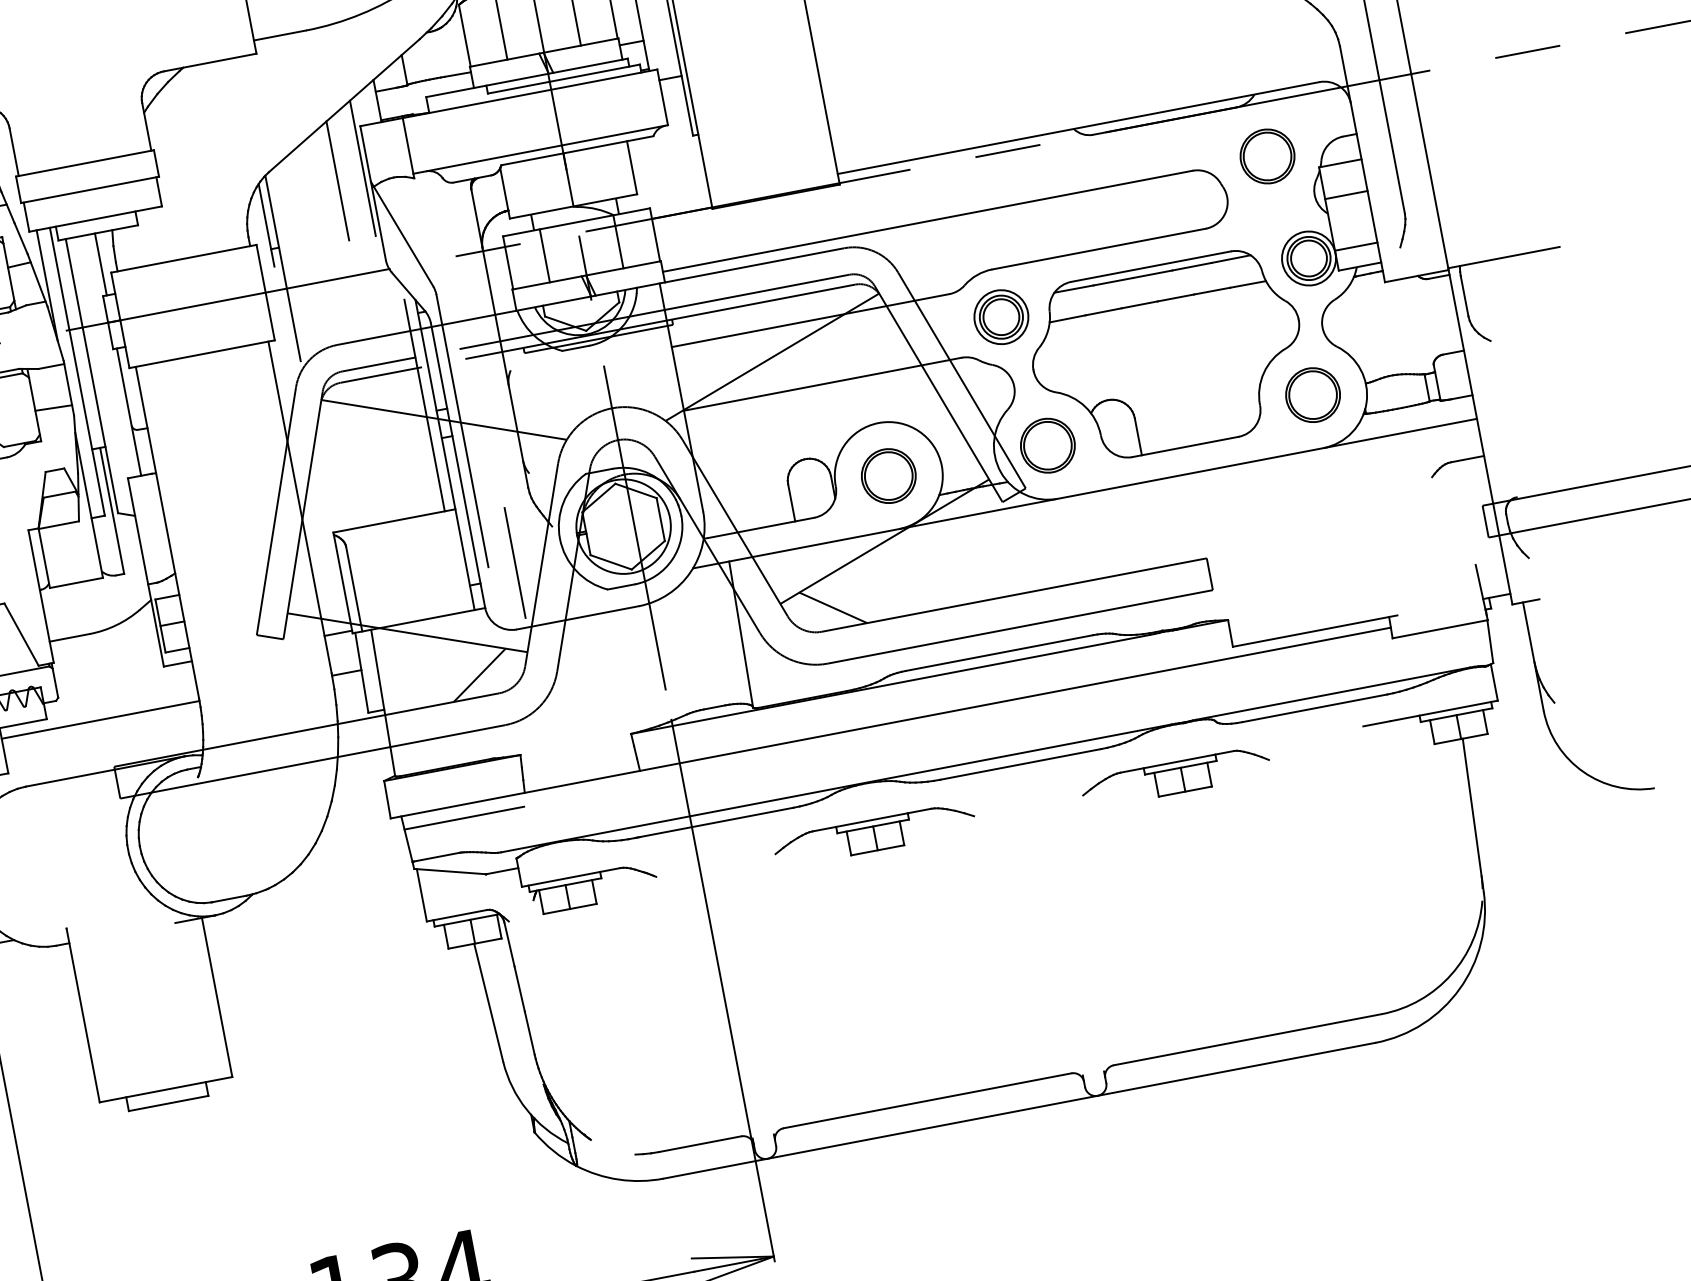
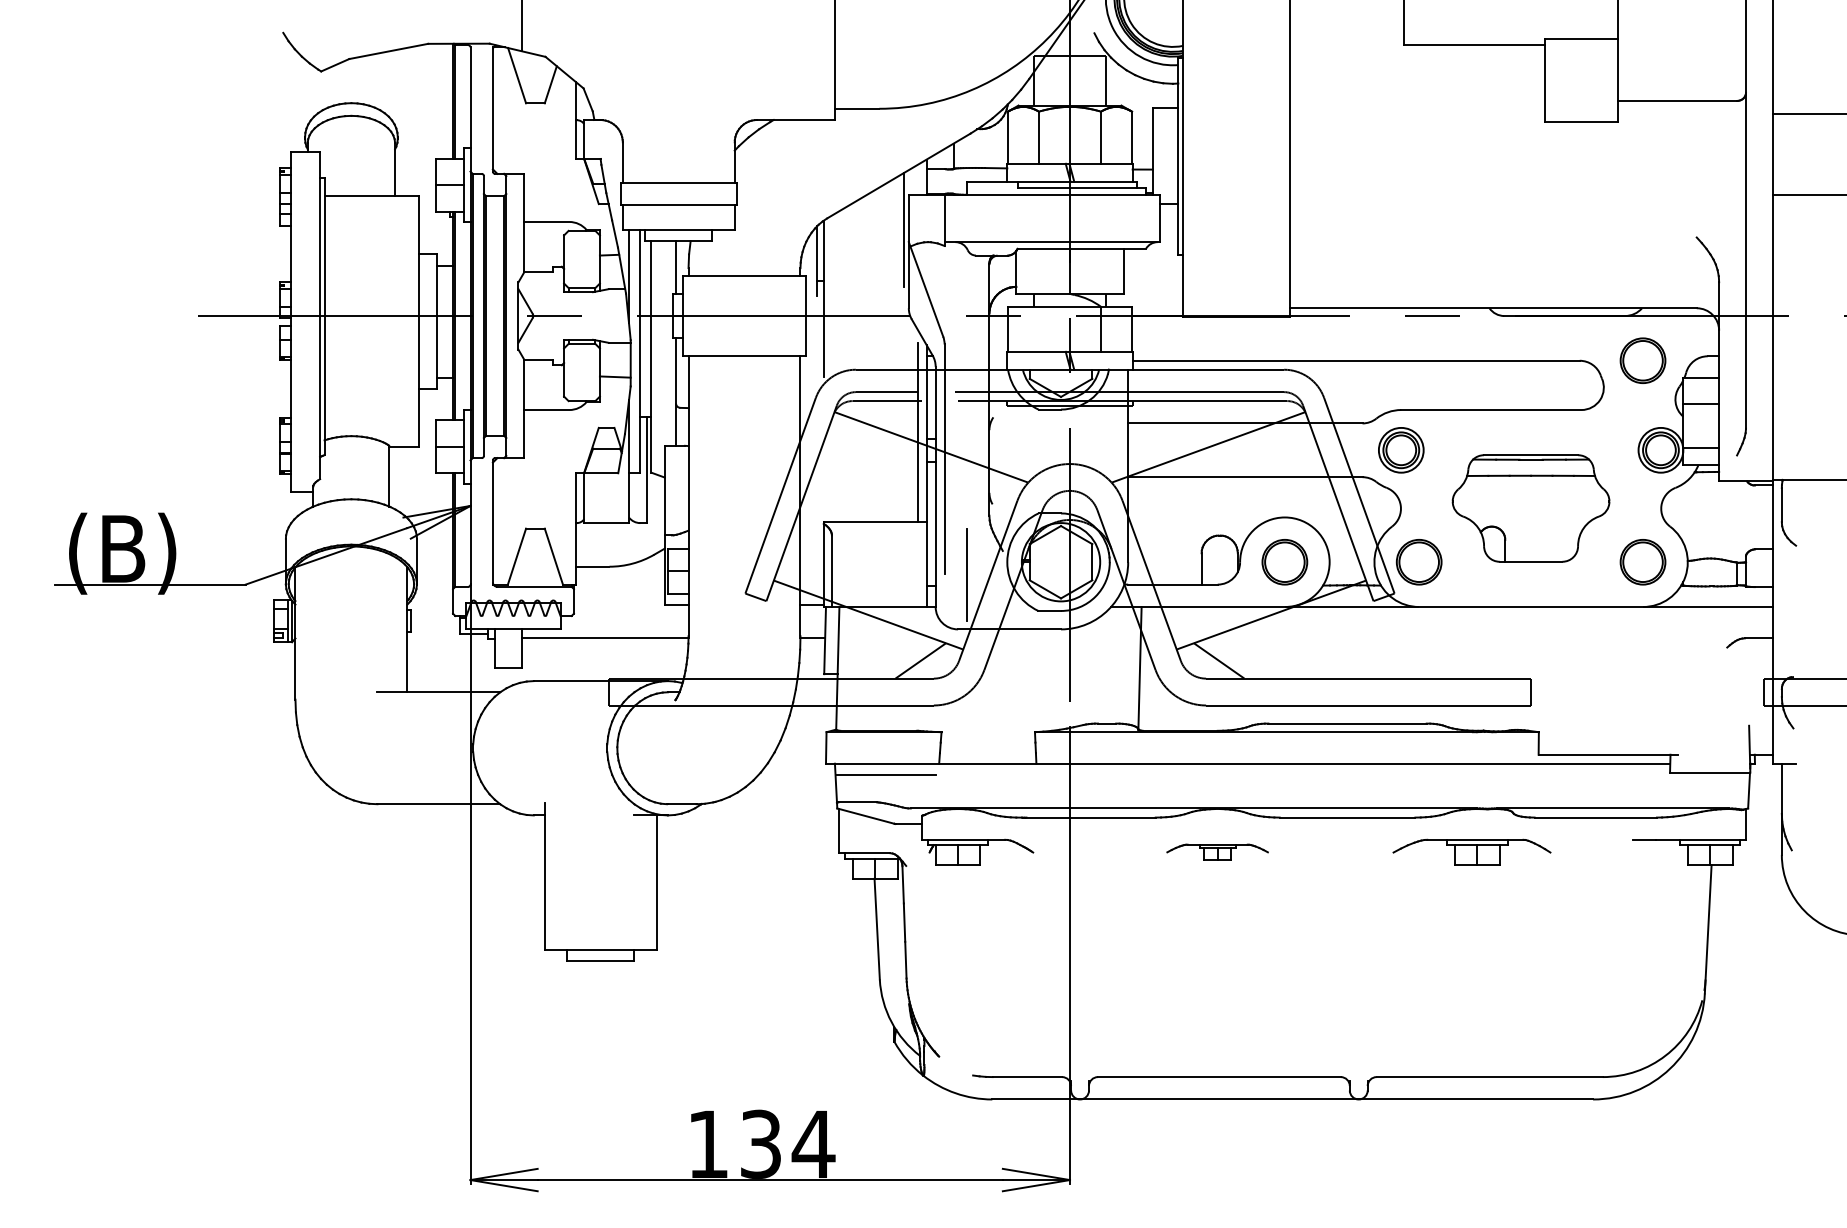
line: (337, 181) -> (881, 236), removed
line: (544, 256) -> (1038, 329), removed
part: (1167, 356) -> (1530, 508), size x0.7
part: (874, 833) -> (1217, 851), size x0.6

